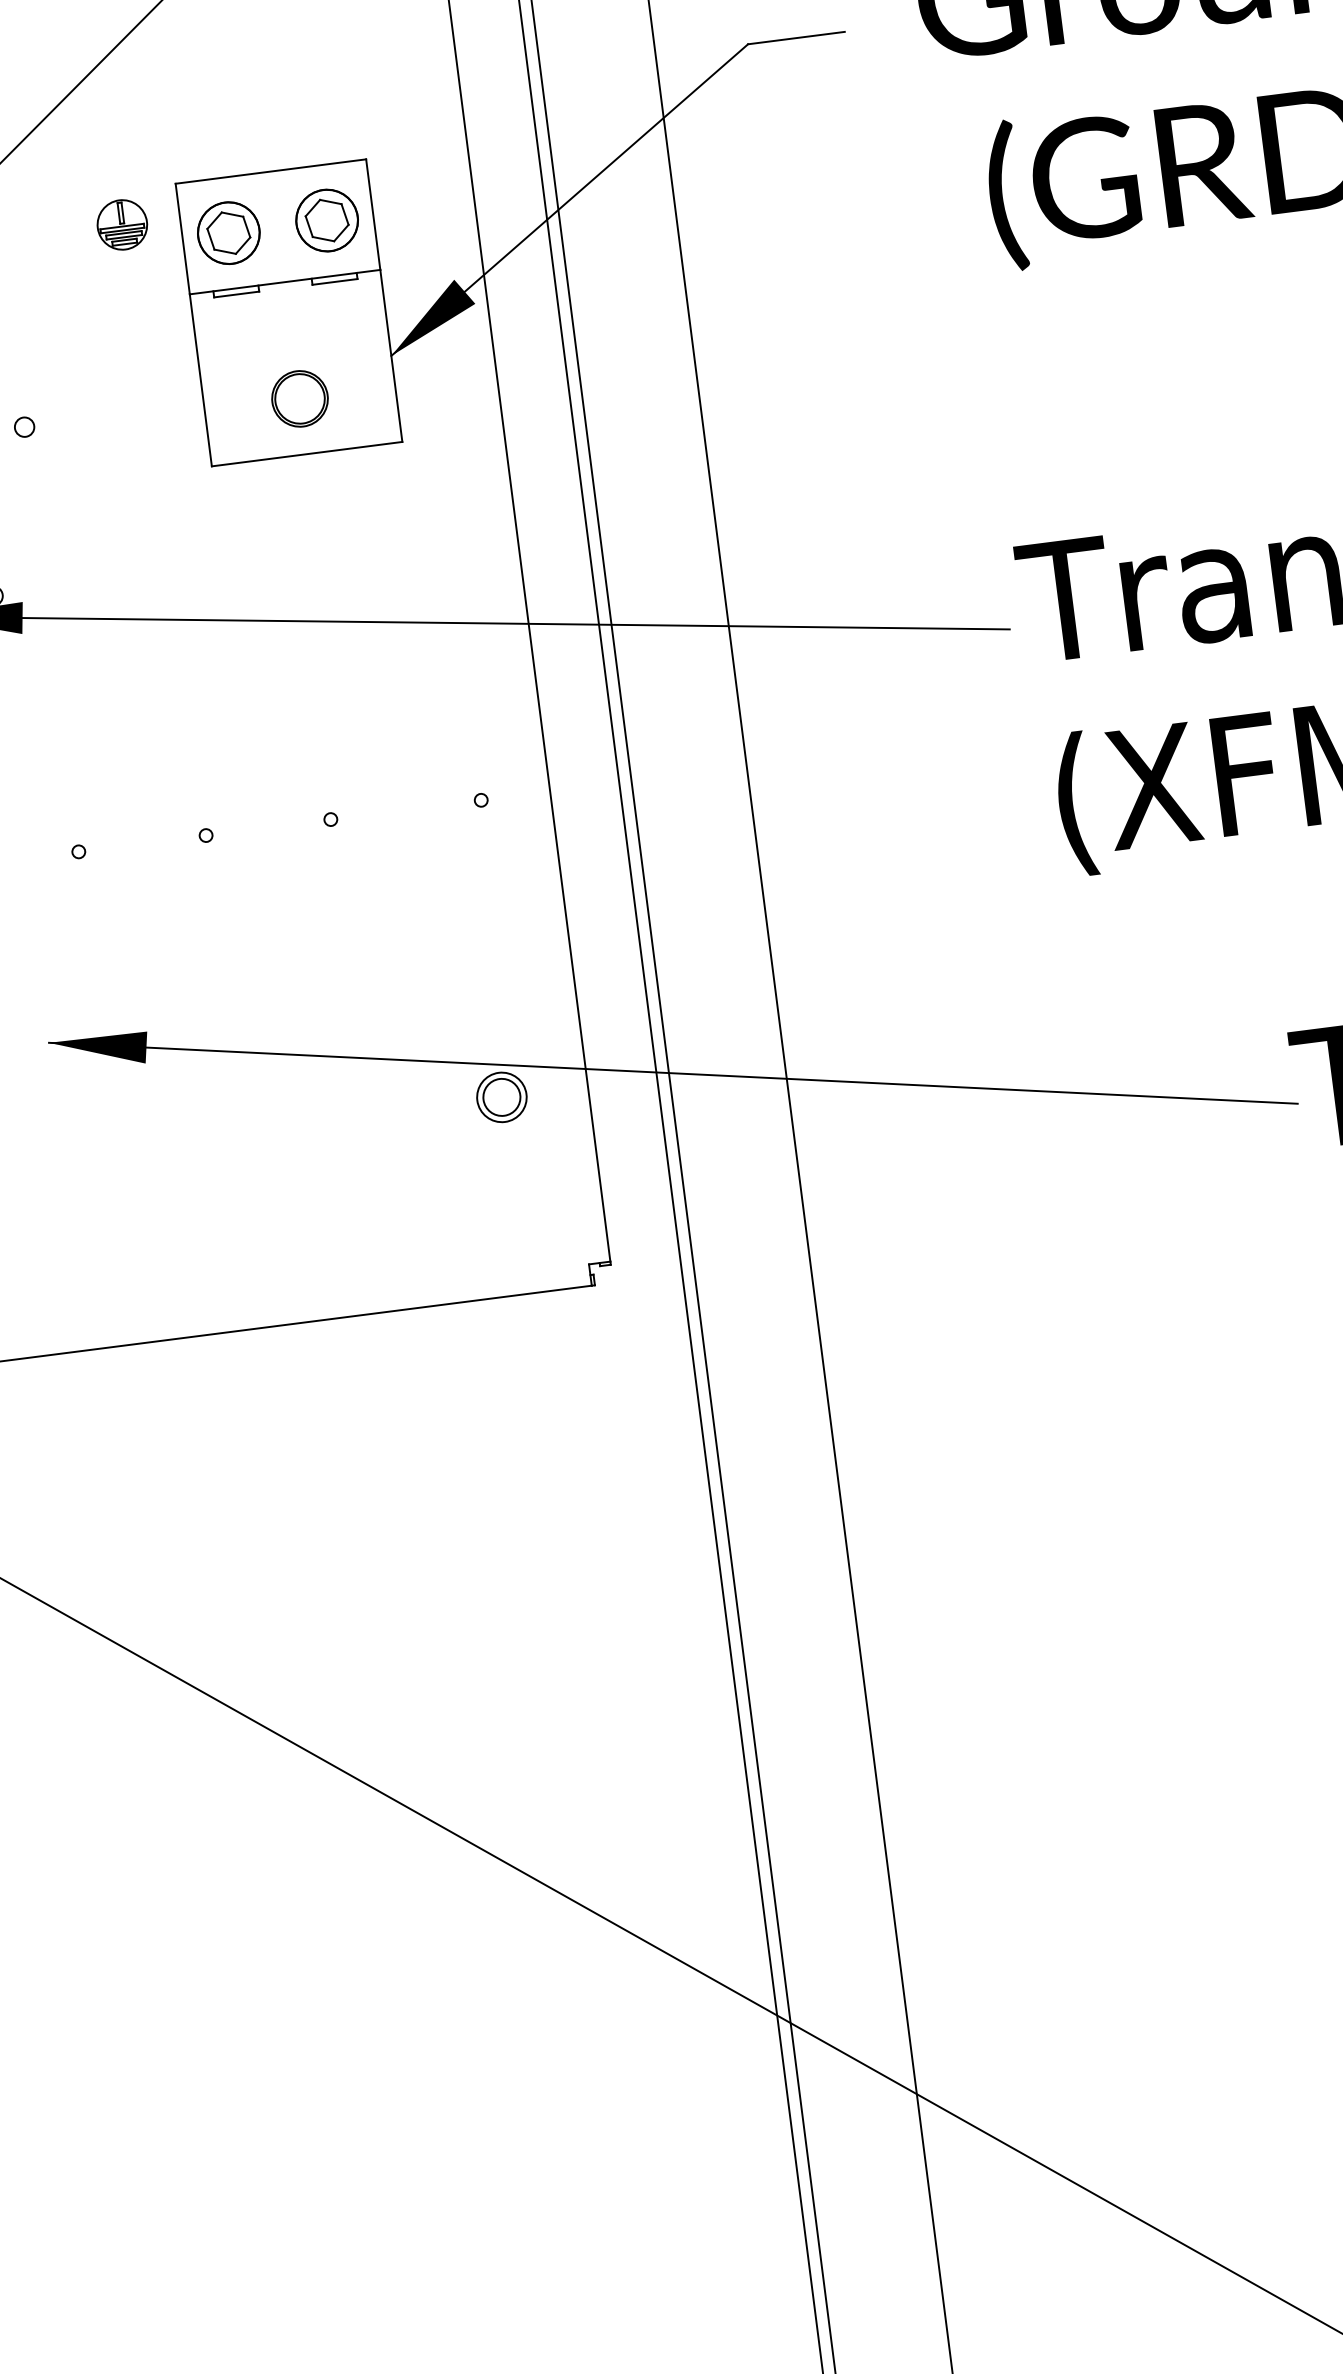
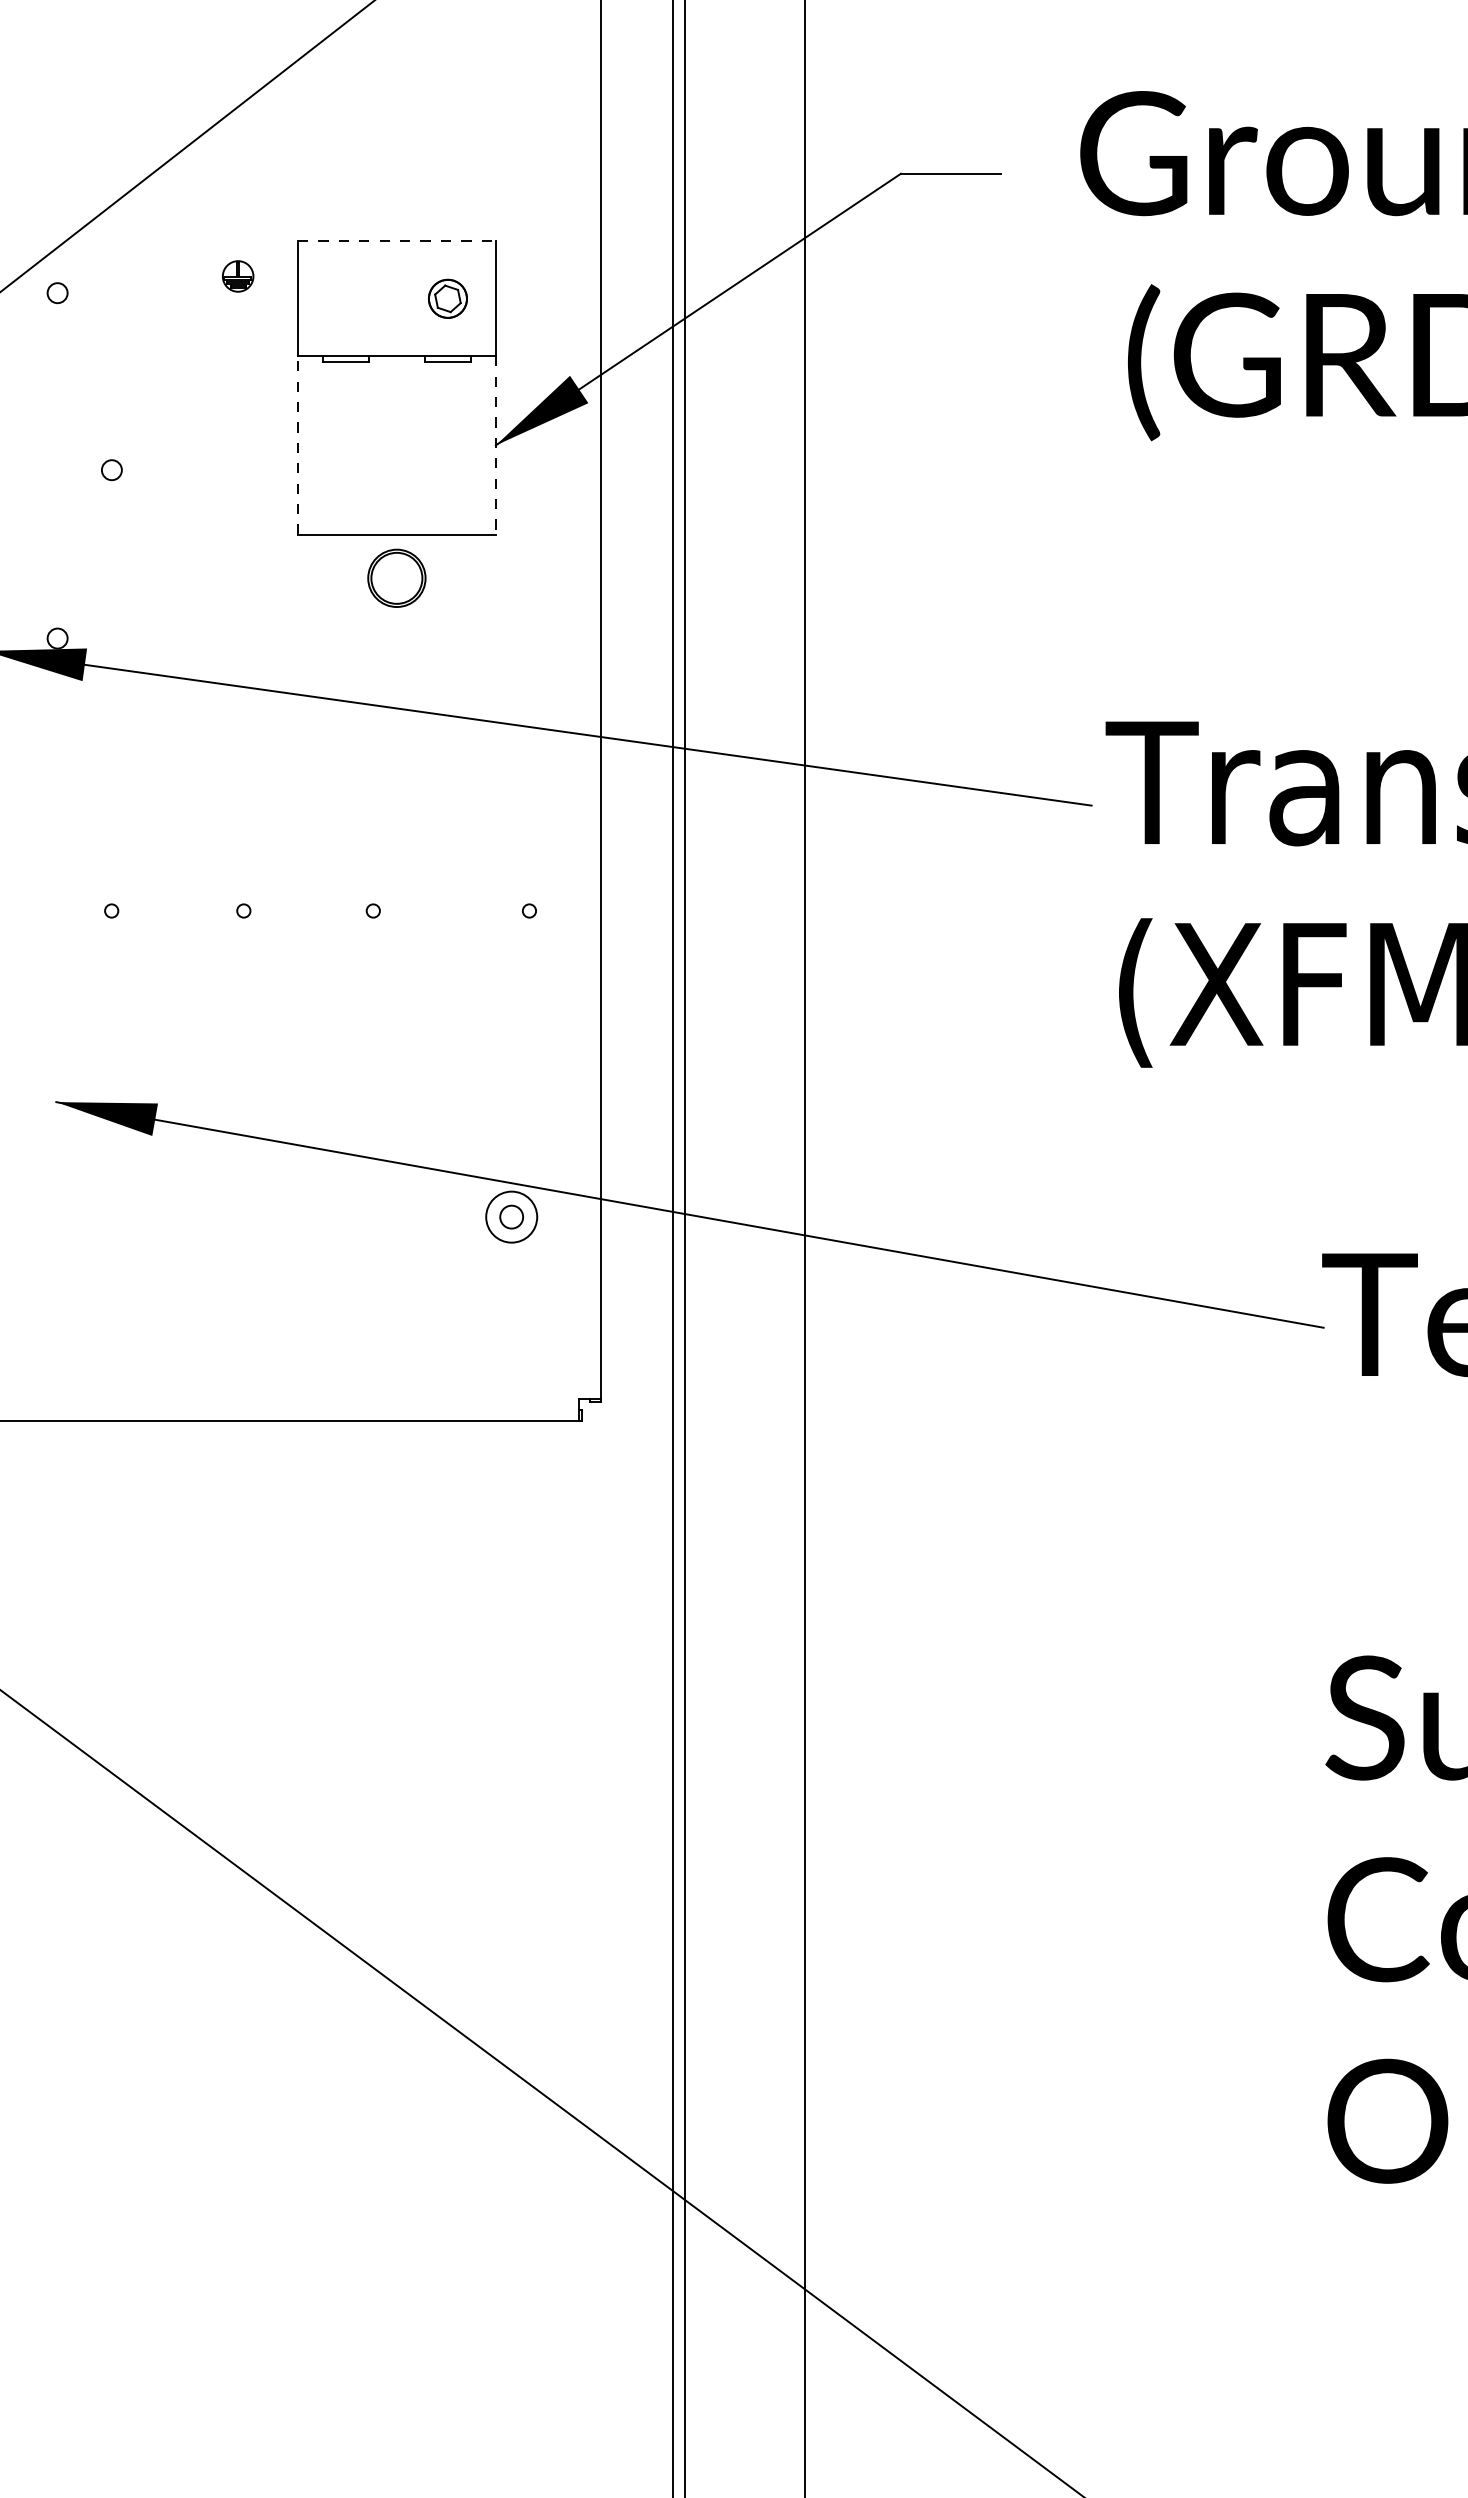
line: (270, 171) -> (396, 241), solid -> dashed
part: (326, 220) -> (447, 298), size x0.6
part: (121, 225) -> (237, 276), size x0.6
part: (228, 232) -> (345, 298), removed
line: (391, 356) -> (495, 445), solid -> dashed
line: (201, 379) -> (298, 444), solid -> dashed
part: (299, 398) -> (396, 577), moved
circle: (501, 1097) -> (511, 1217), size x0.6

